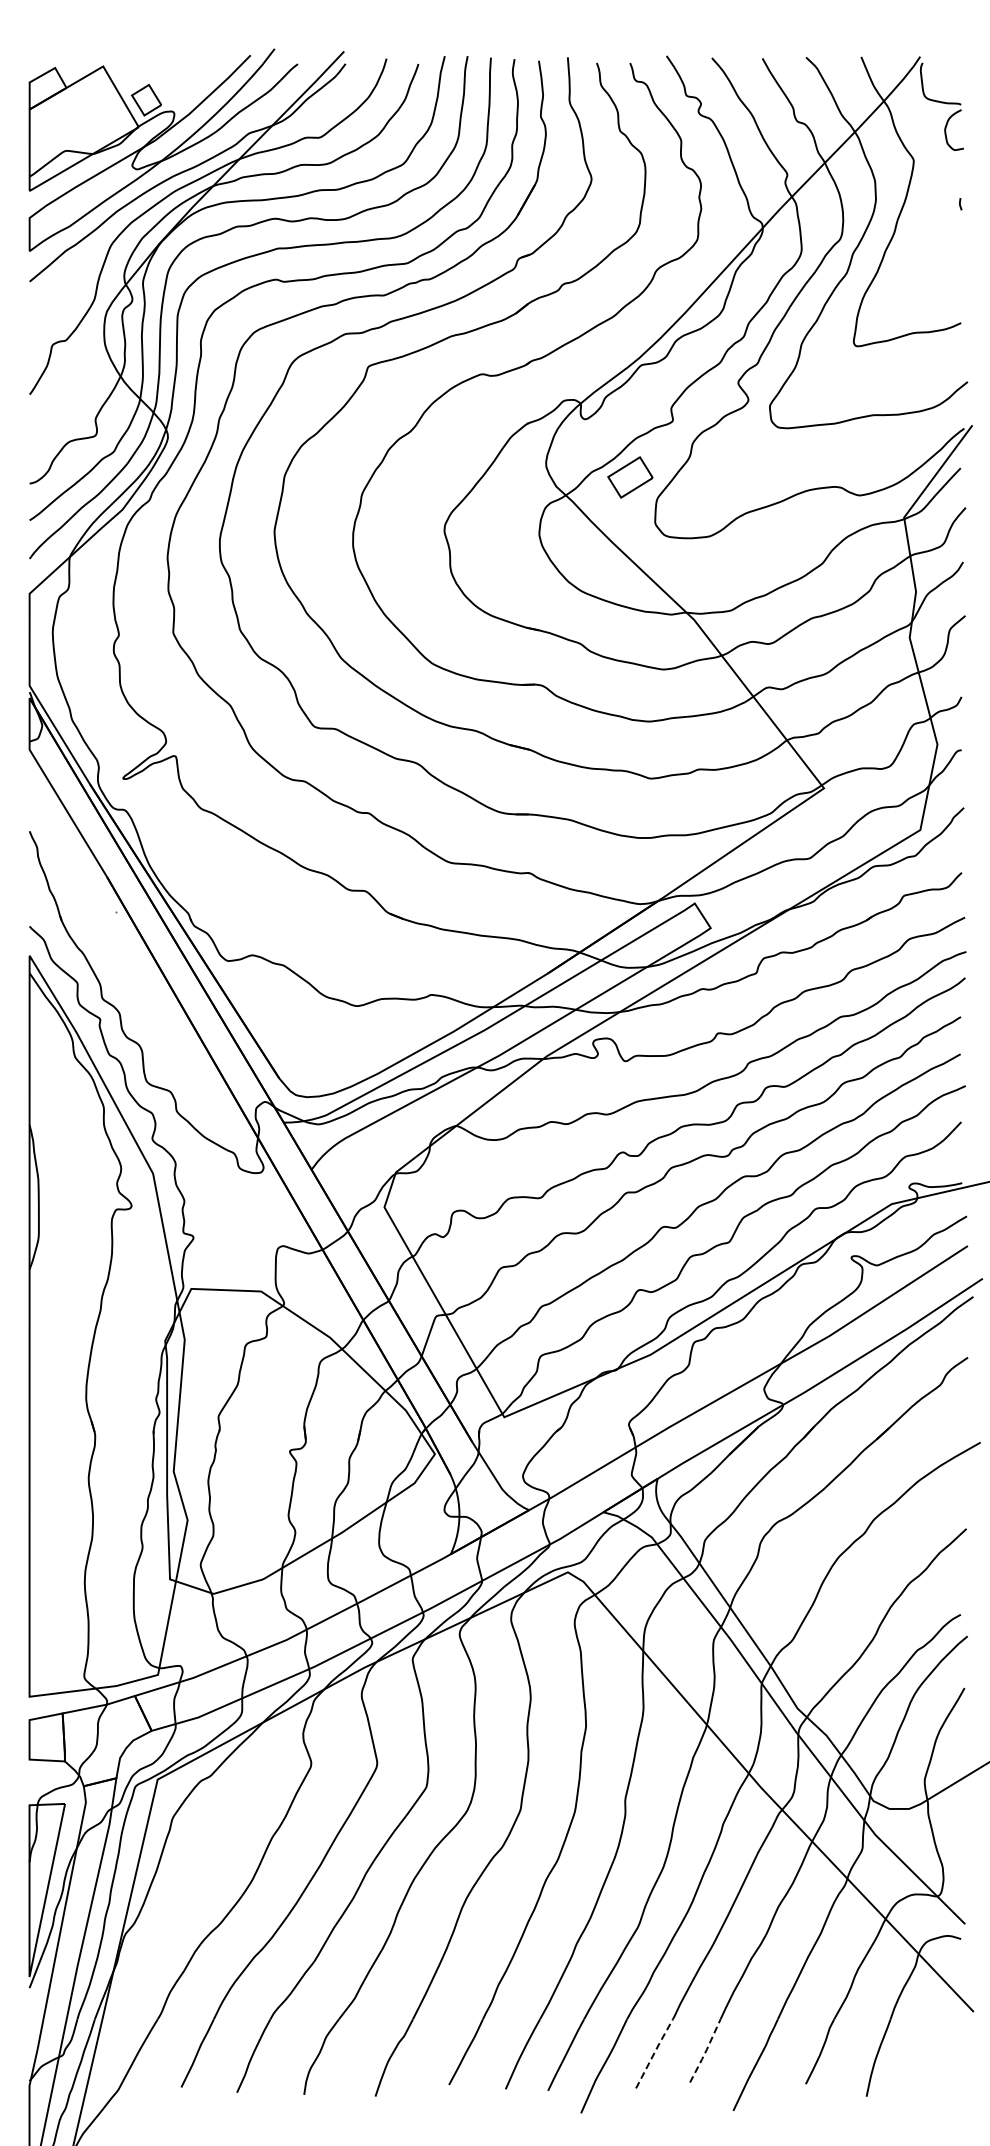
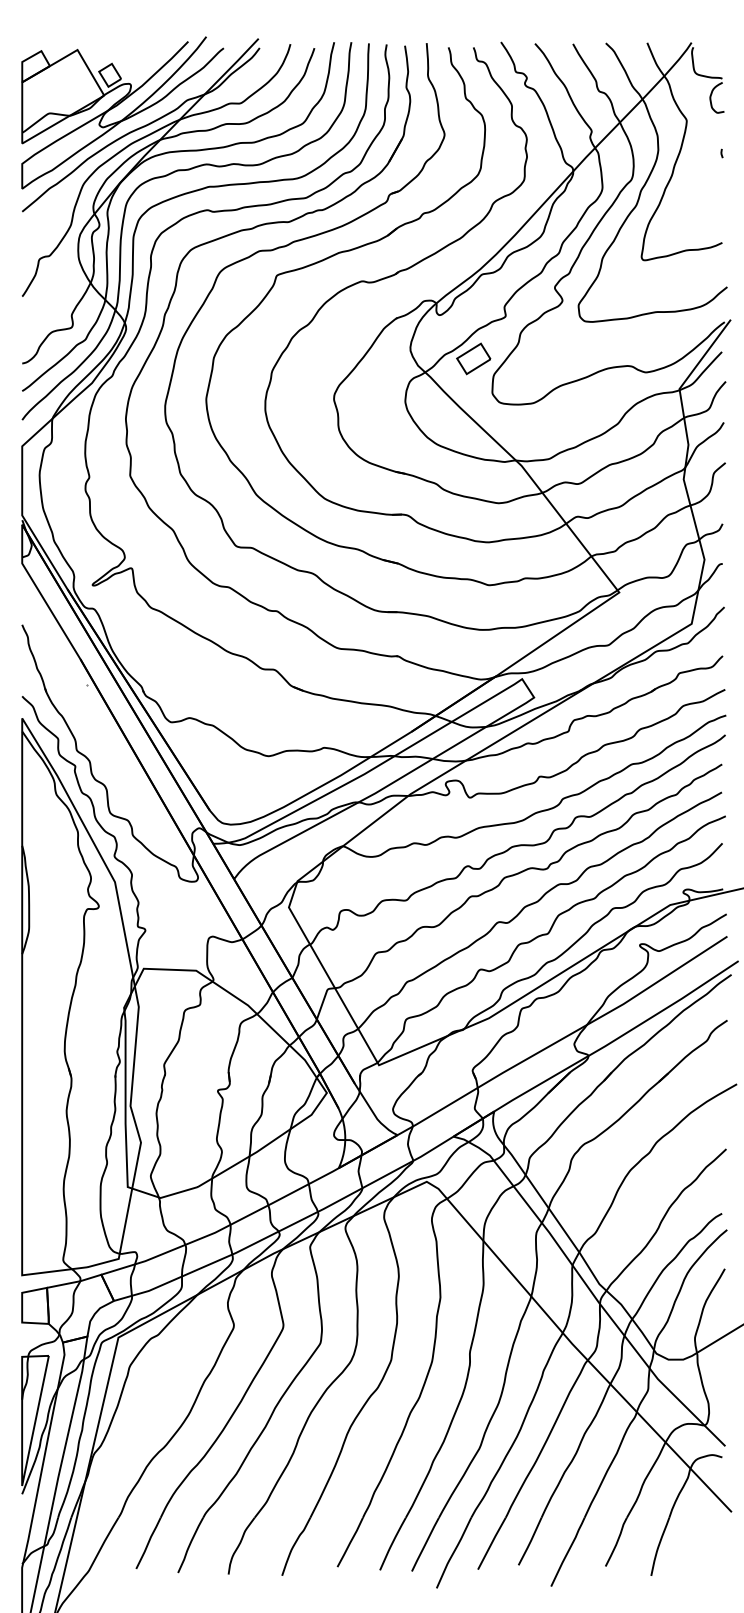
line: (705, 2051) -> (530, 1541), dashed -> solid
line: (654, 2053) -> (491, 1543), dashed -> solid

